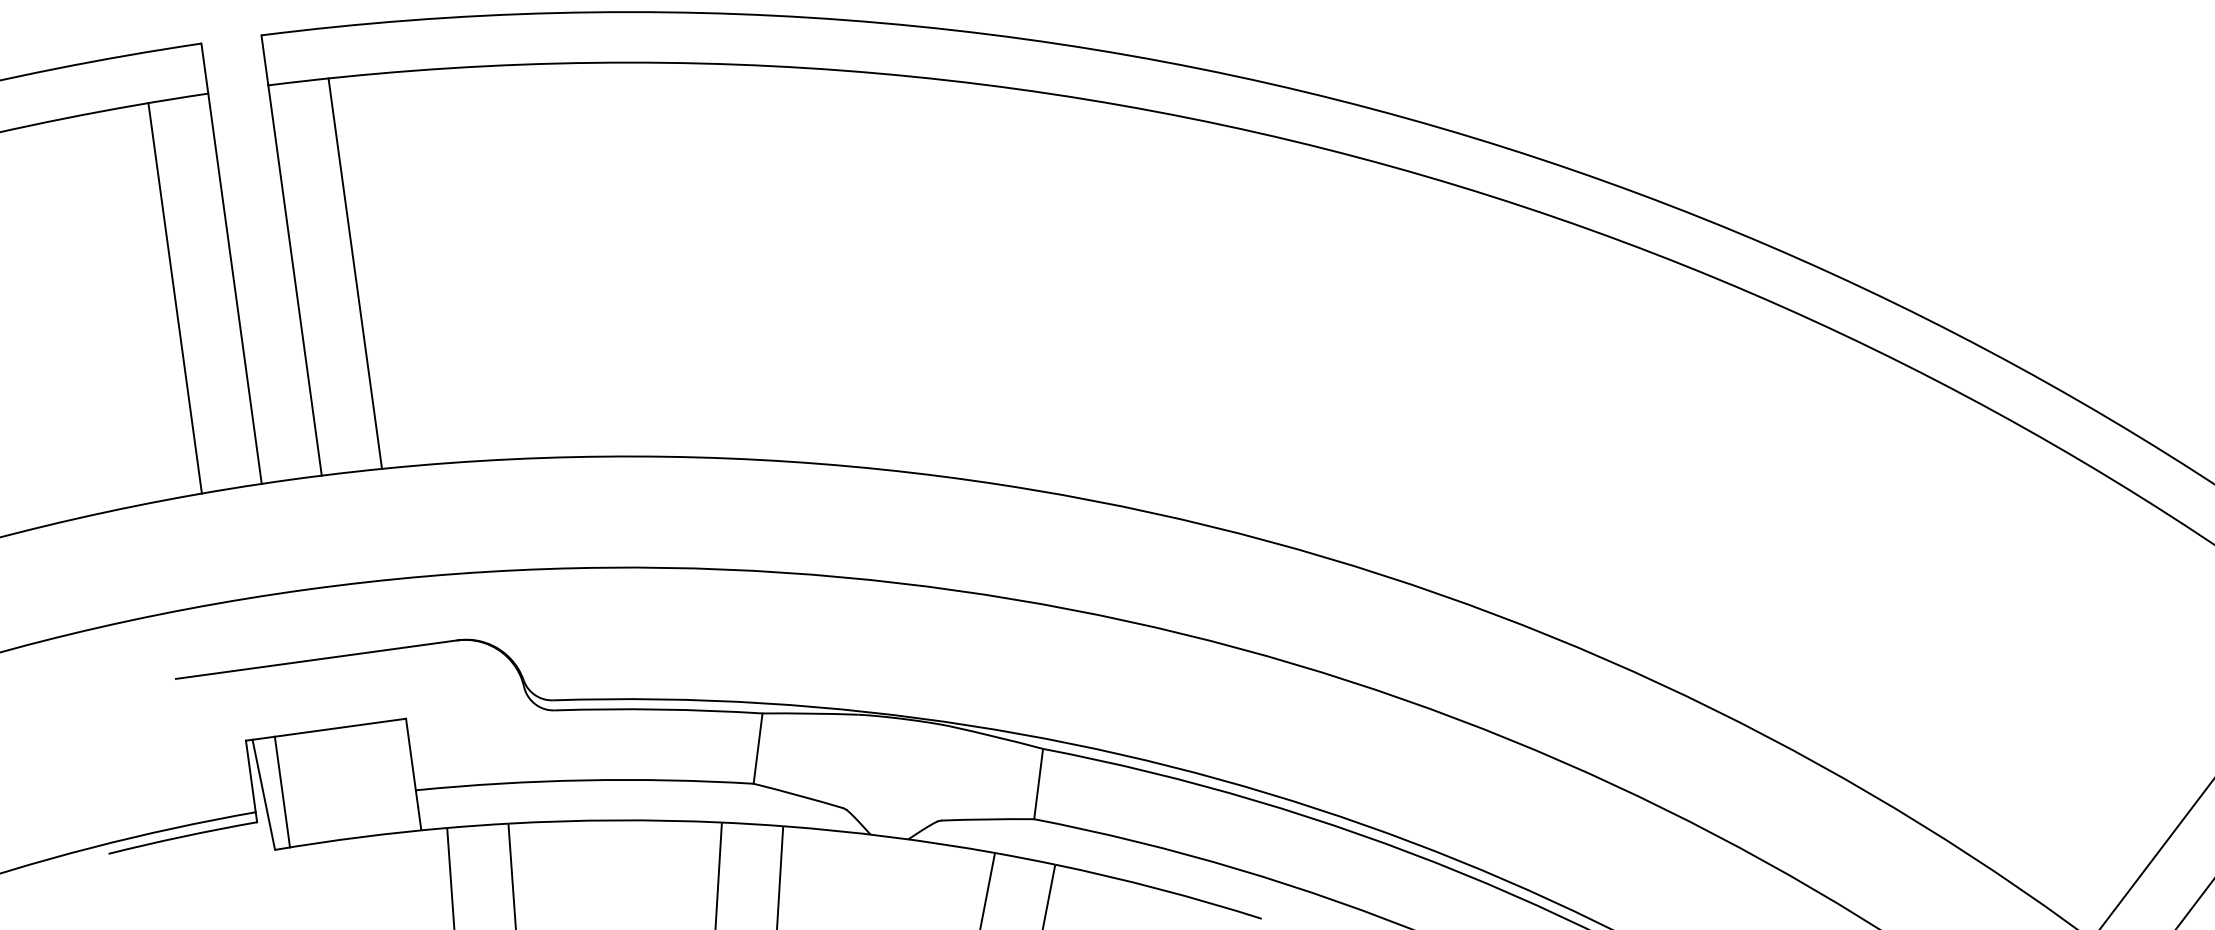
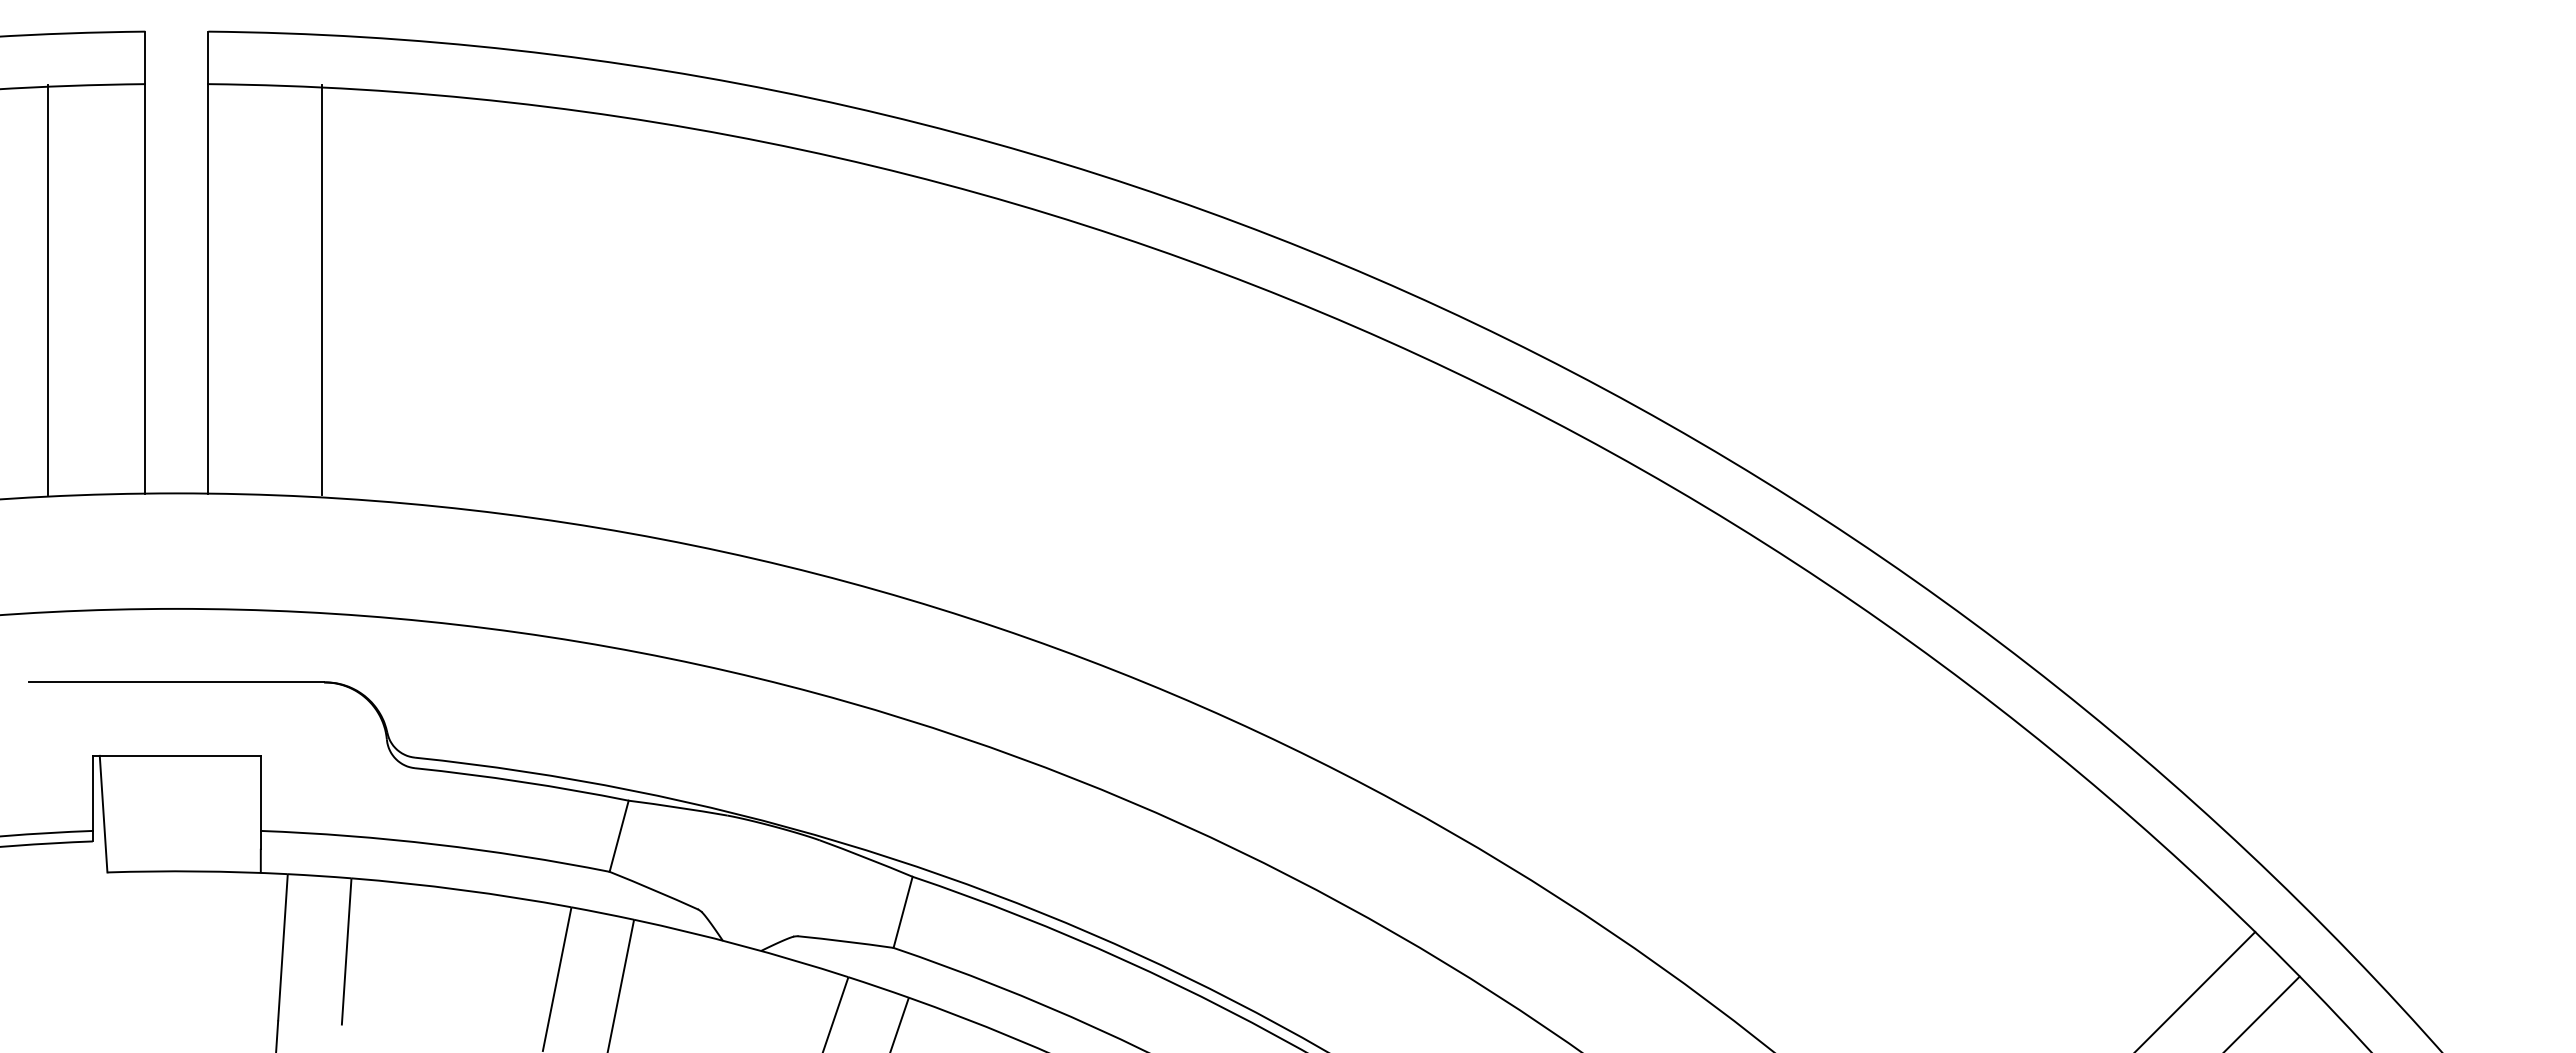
line: (355, 273) -> (322, 290), moved
line: (175, 298) -> (48, 290), moved
line: (282, 791) -> (123, 813), removed

